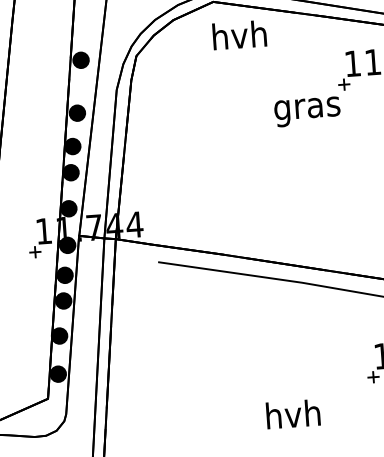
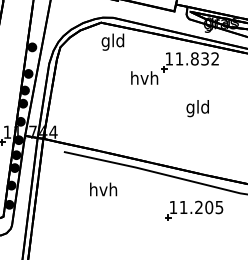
text: (238, 37) -> (112, 41), hvh -> gld
text: (306, 107) -> (144, 79), gras -> hvh
text: (293, 414) -> (103, 189), moved

